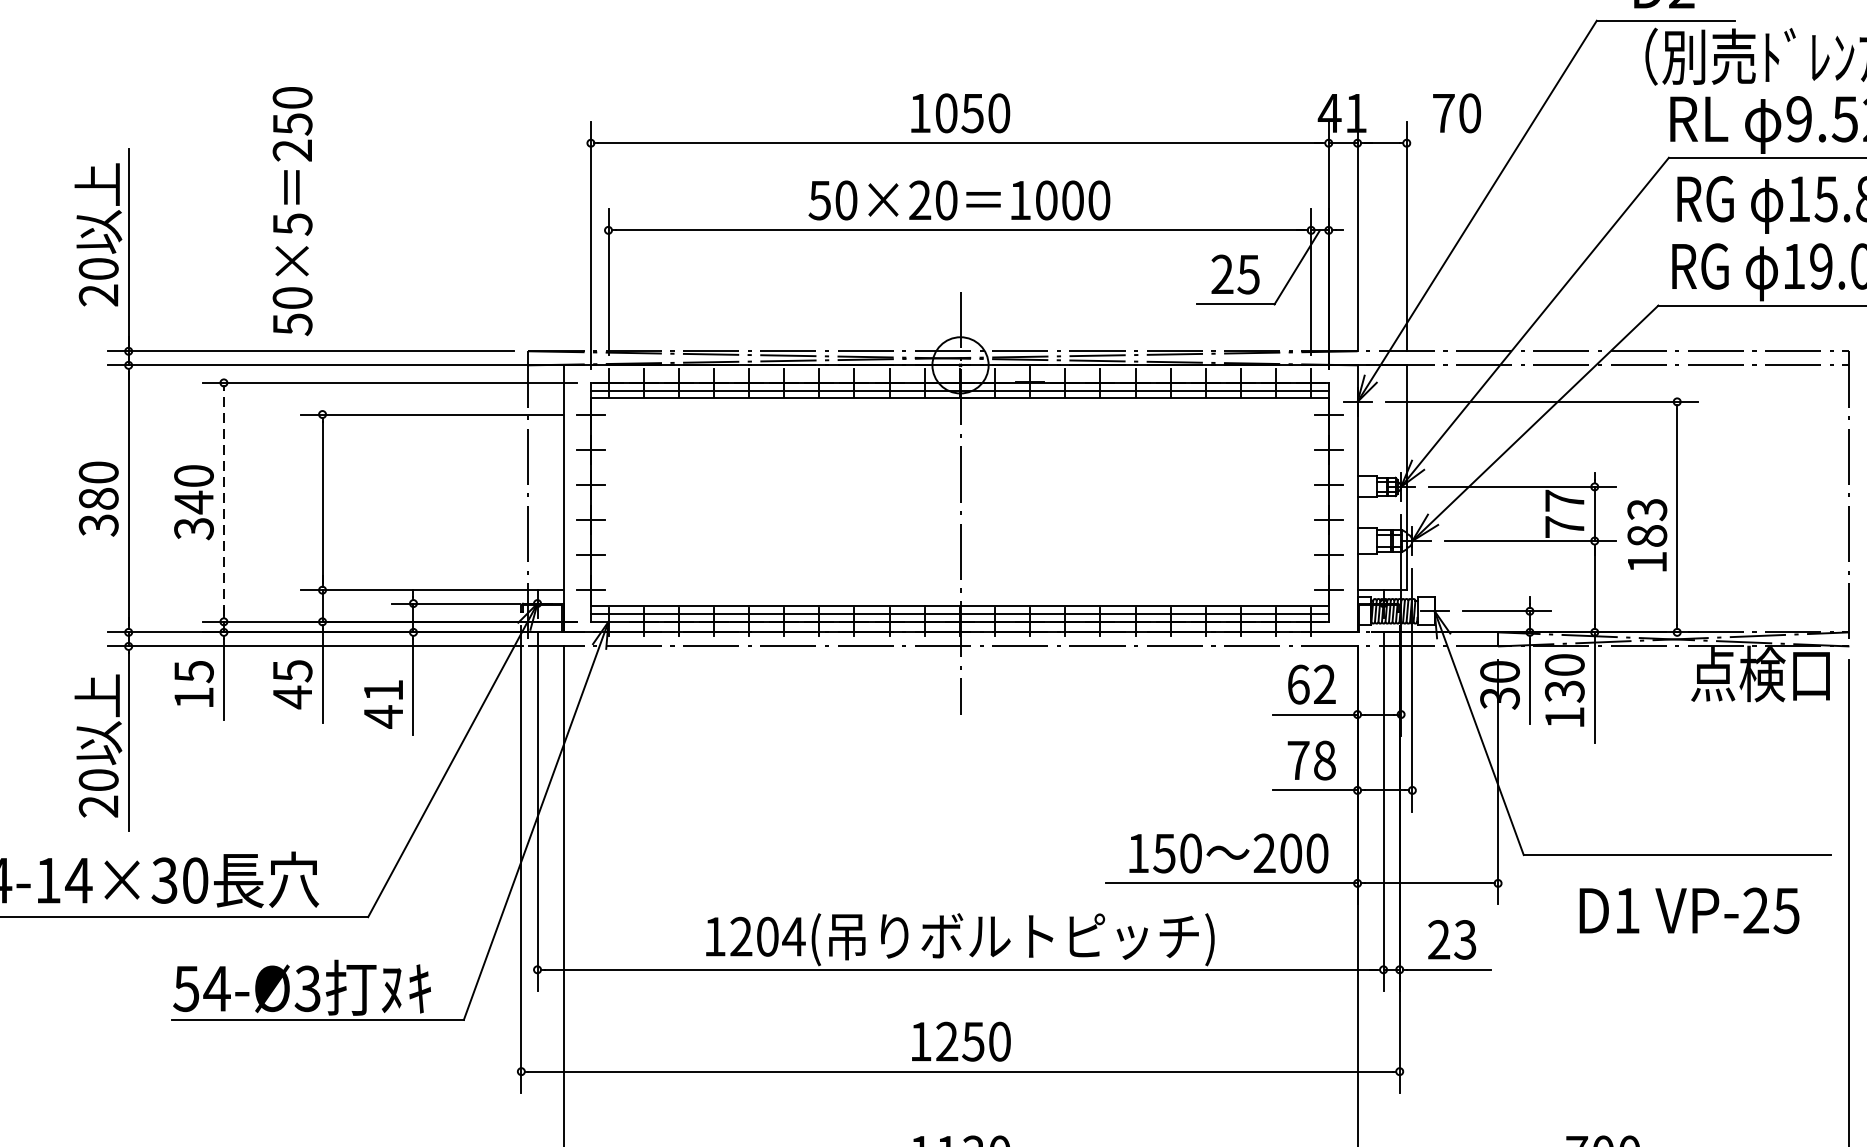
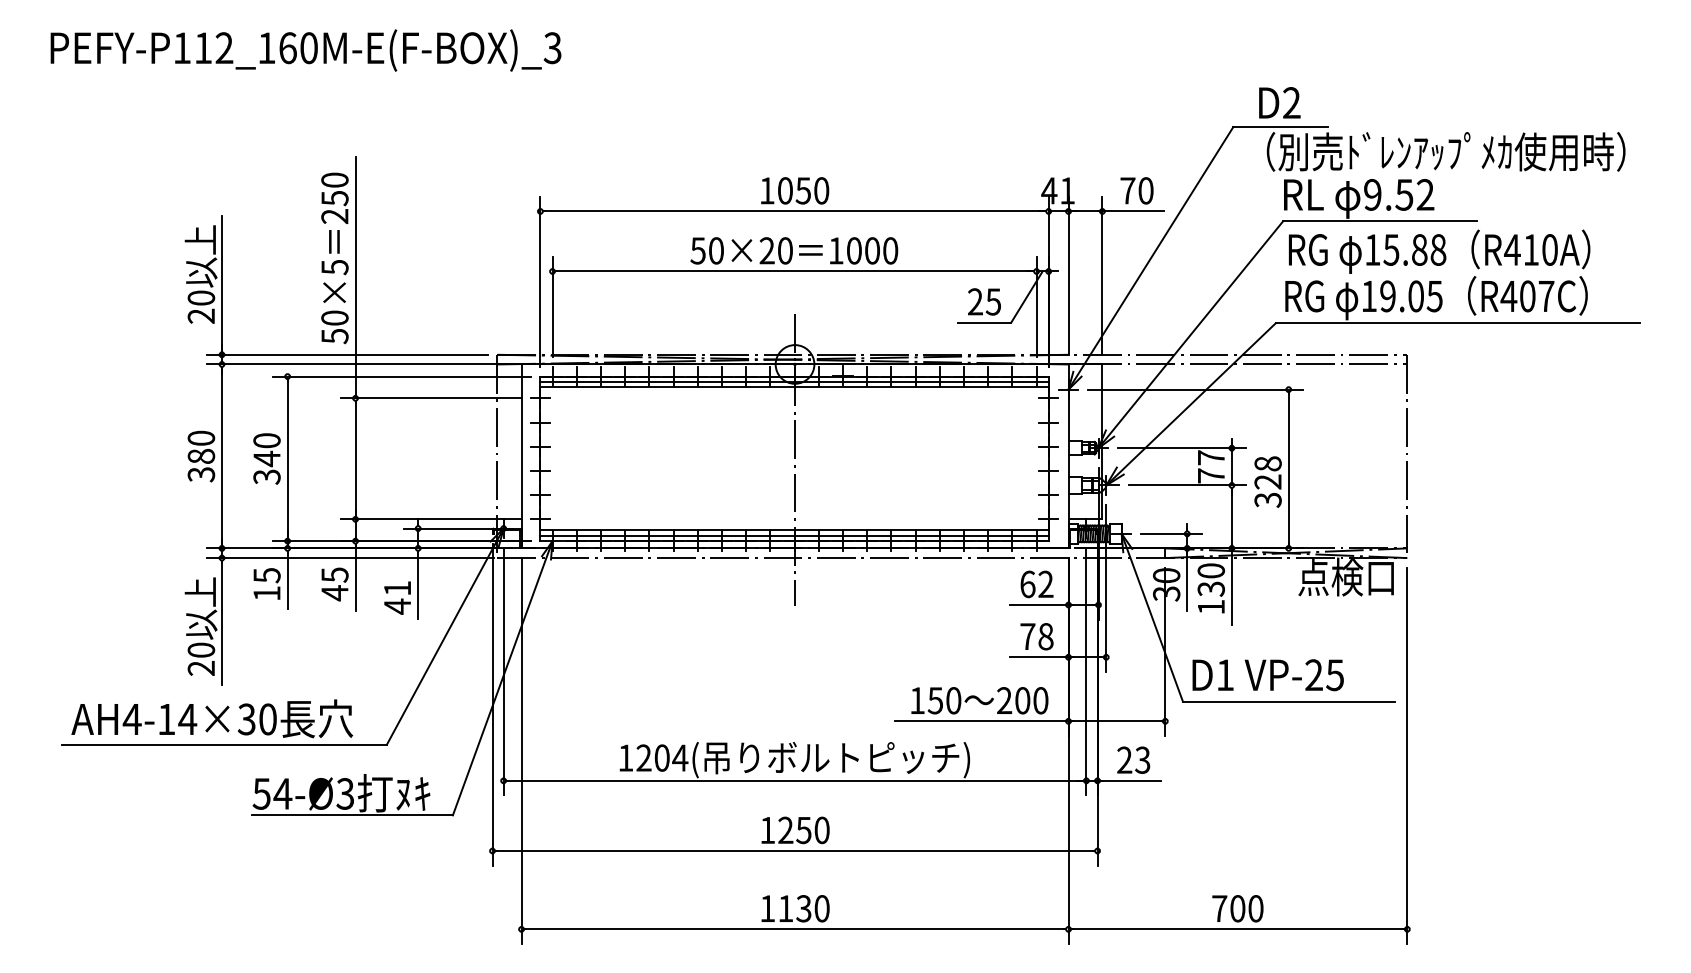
line: (1450, 143) -> (1132, 211), added
line: (322, 239) -> (355, 277), added
line: (223, 501) -> (287, 458), dashed -> solid
text: (1646, 535) -> (1267, 481), 183 -> 328
text: (1688, 911) -> (1267, 675), moved

